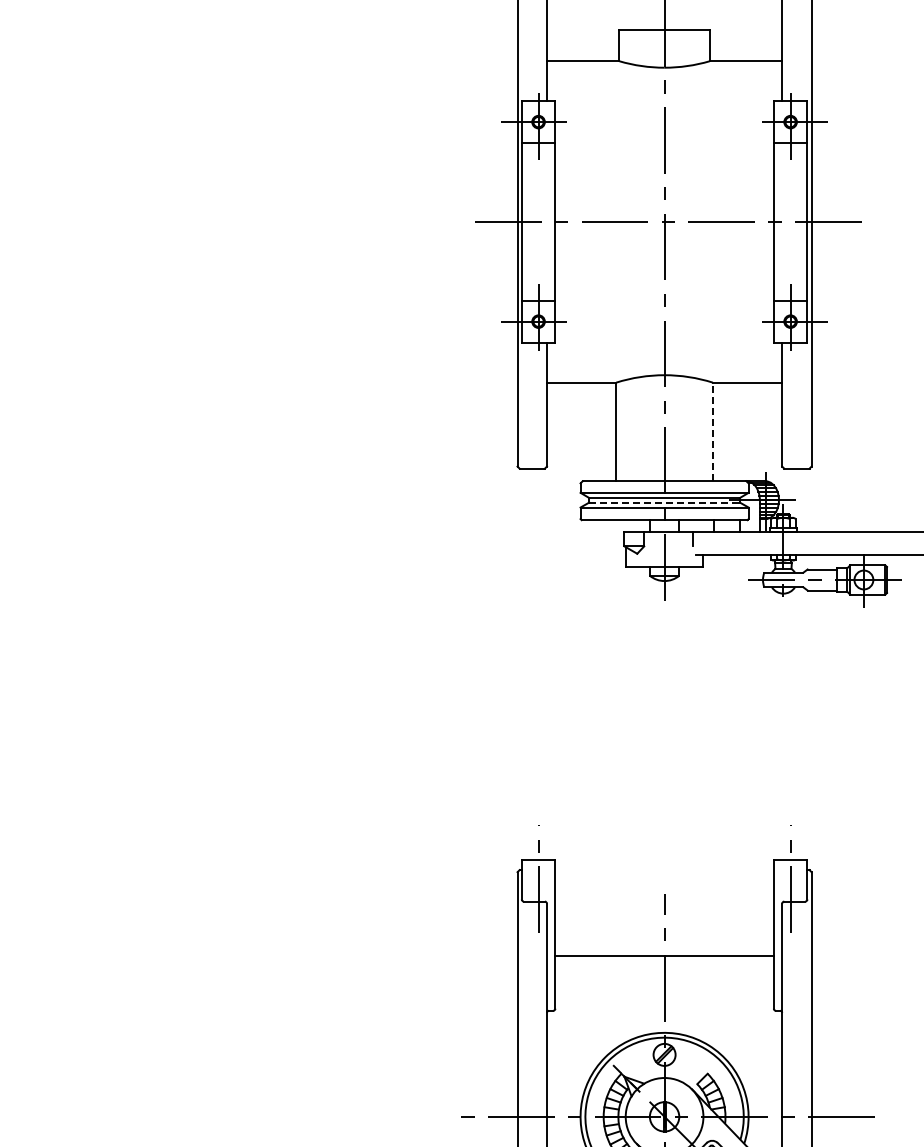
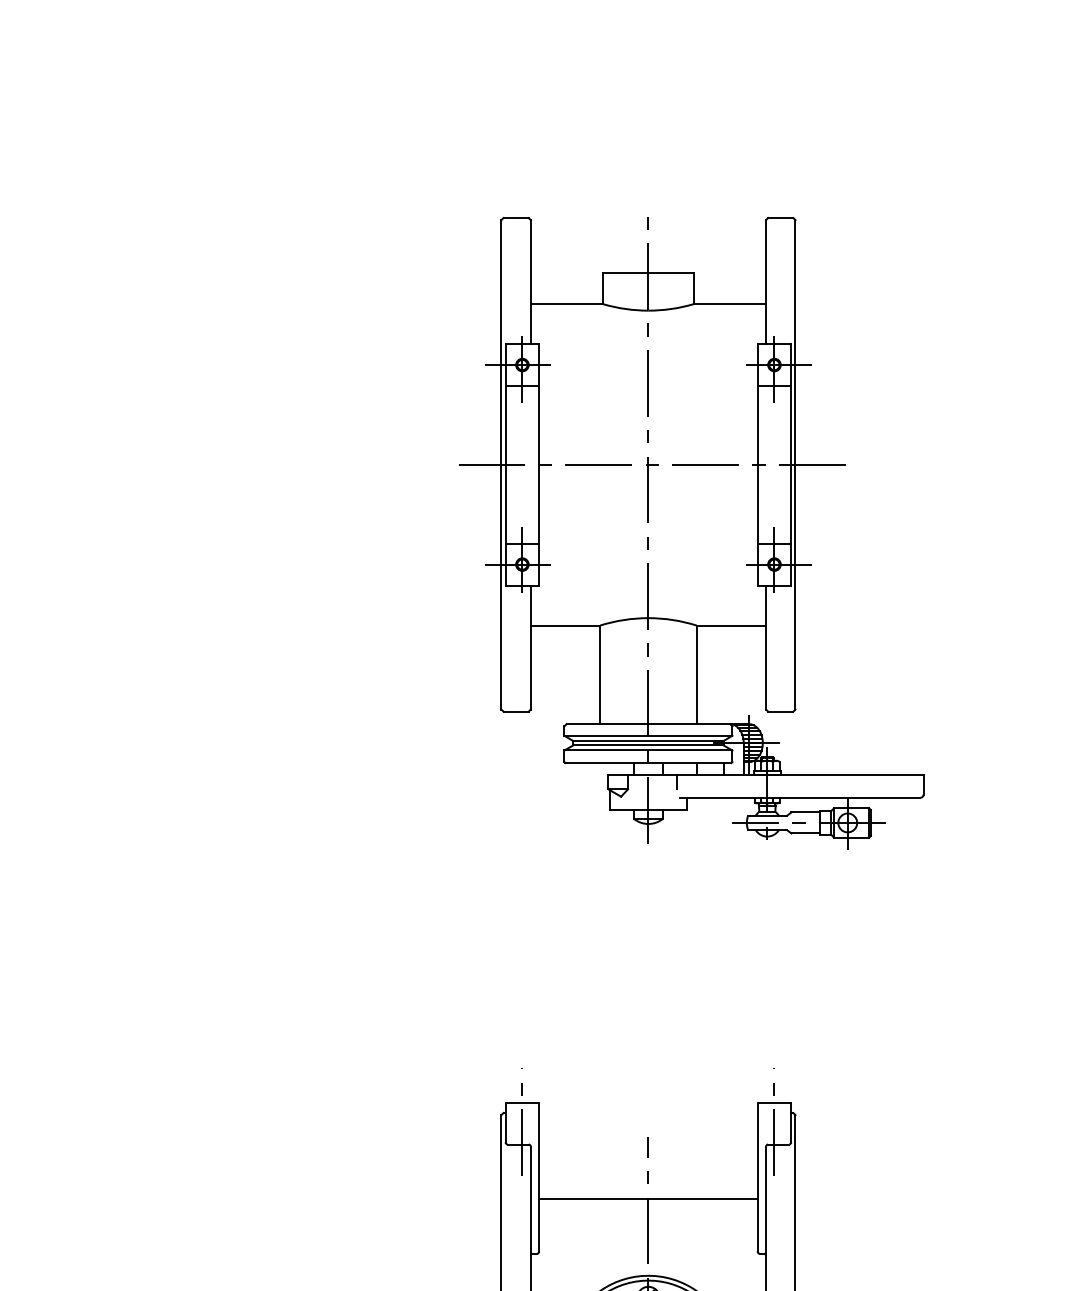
line: (712, 431) -> (696, 674), dashed -> solid
line: (664, 502) -> (648, 745), dashed -> solid

